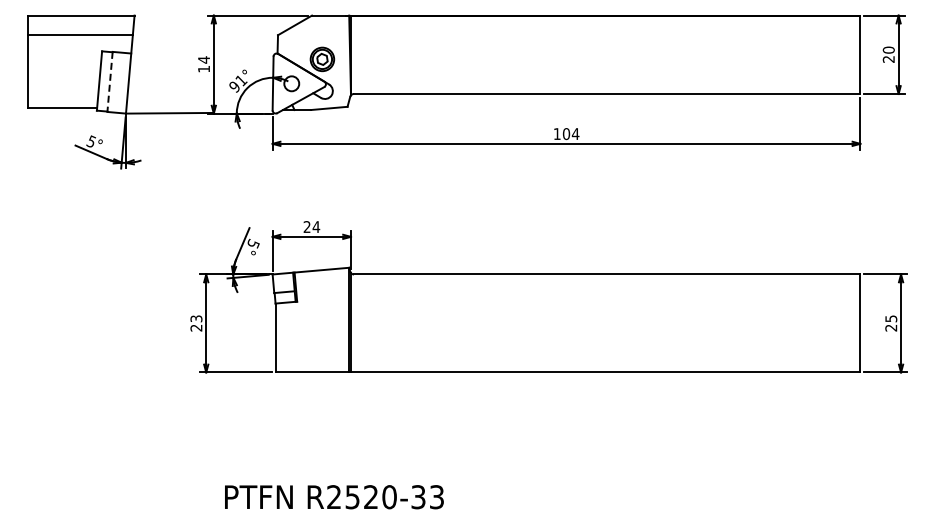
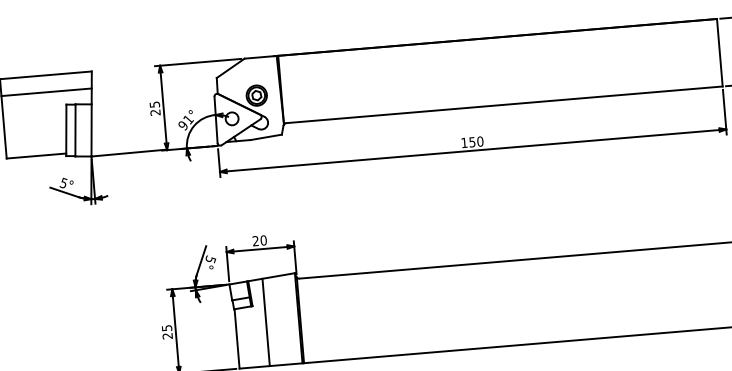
text: (204, 64) -> (155, 108), 14 -> 25
line: (110, 82) -> (75, 130), dashed -> solid
text: (570, 134) -> (475, 142), 104 -> 150
text: (316, 227) -> (263, 240), 24 -> 20
text: (195, 318) -> (166, 327), 23 -> 25
line: (311, 321) -> (266, 322), added

